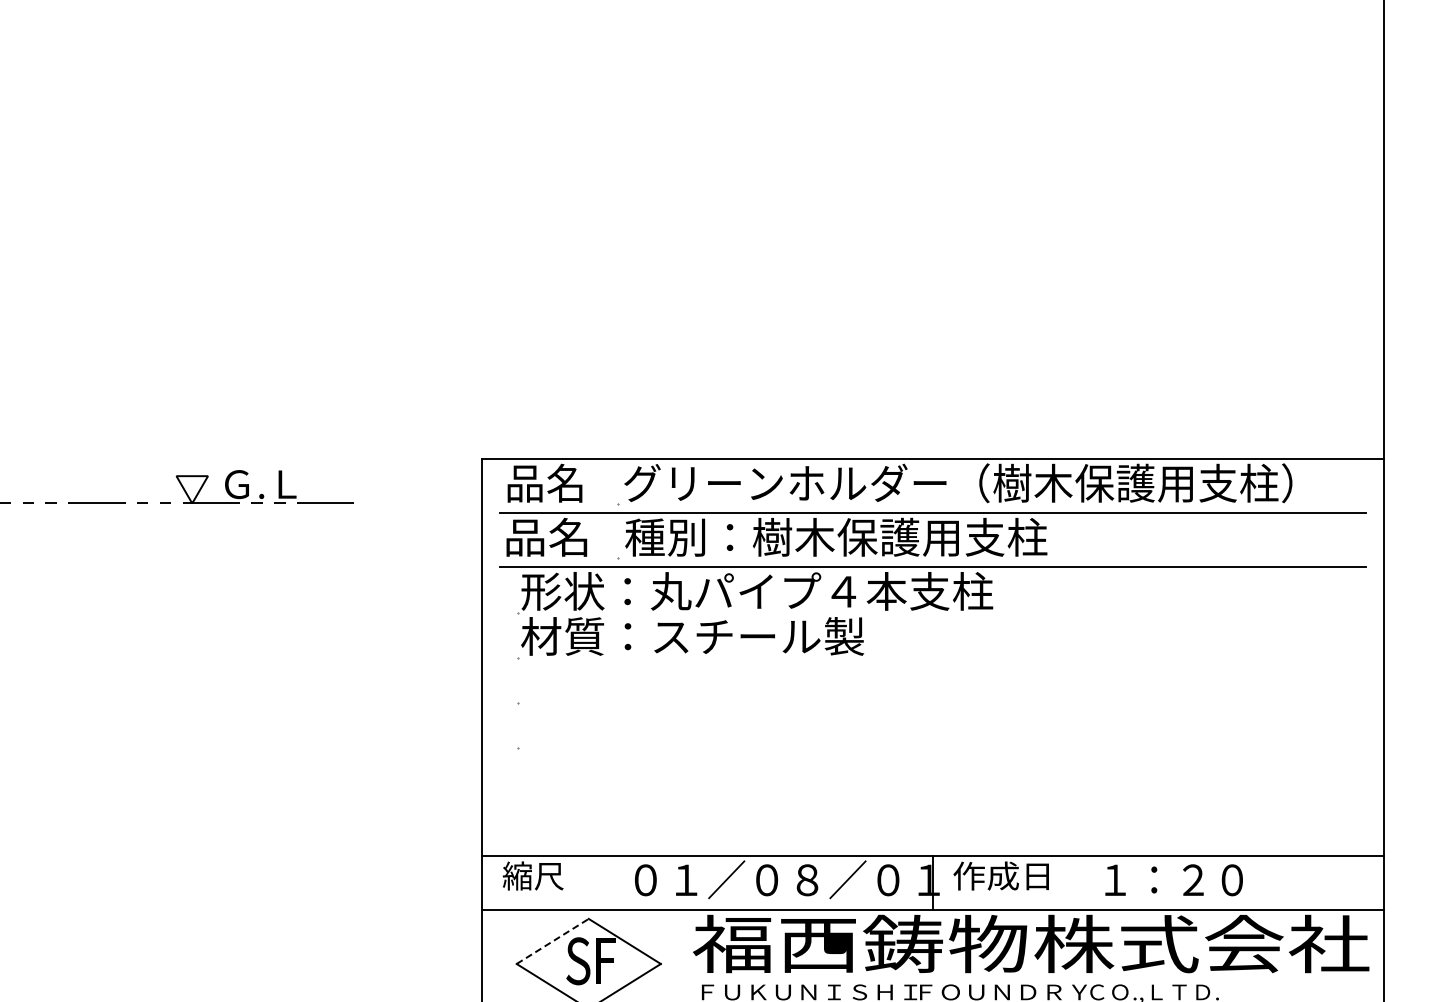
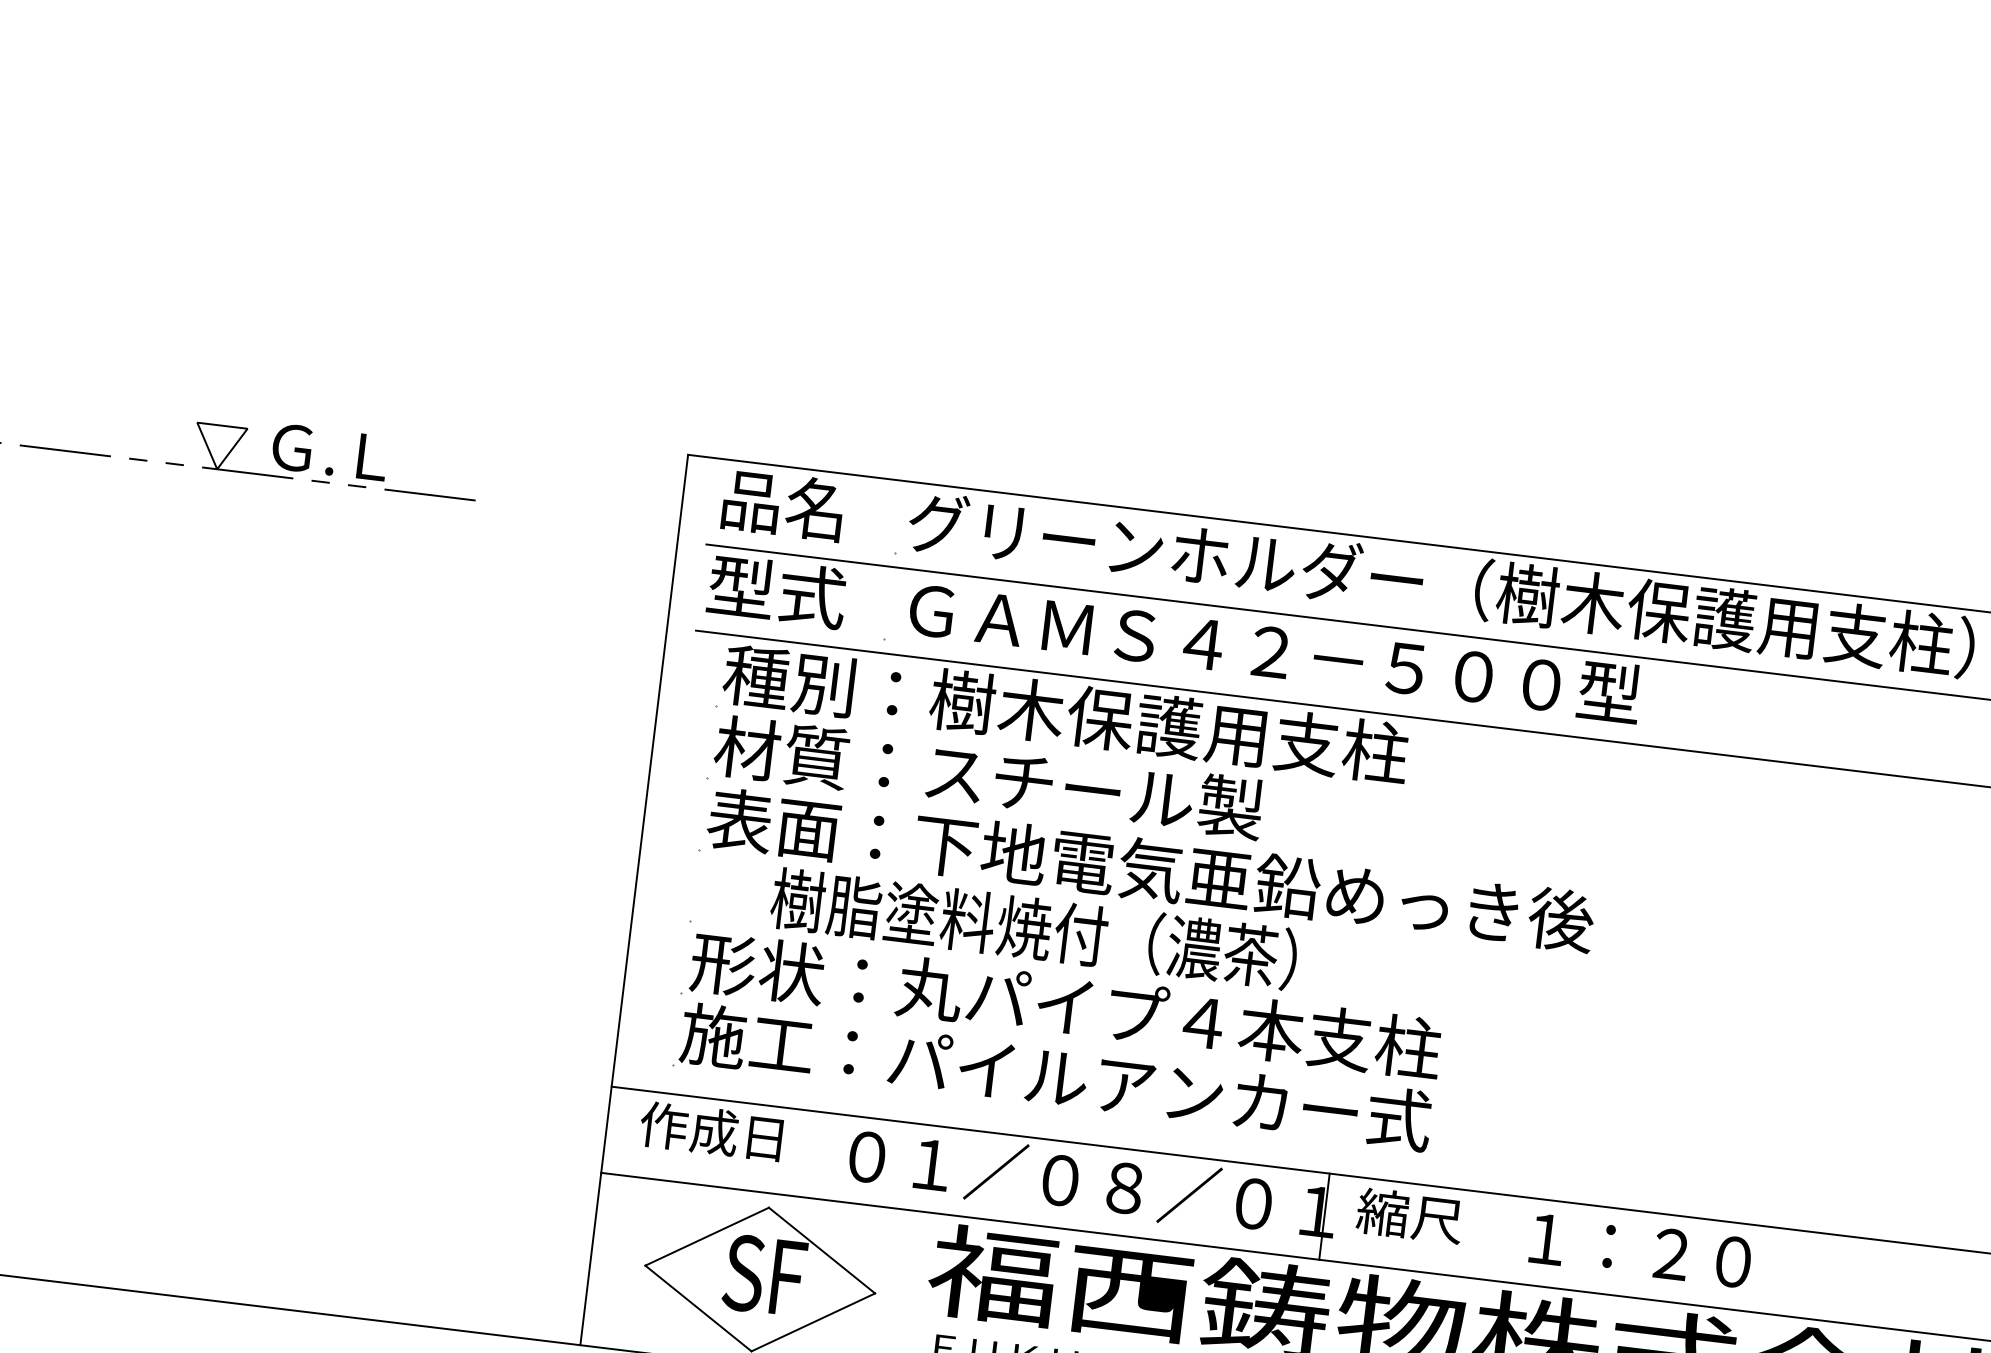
text: (547, 536) -> (776, 590), 品名 -> 型式
text: (857, 536) -> (1270, 650), 種別：樹木保護用支柱 -> ＧＡＭＳ４２－５００型
text: (757, 591) -> (1100, 718), 形状：丸パイプ４本支柱 -> 種別：樹木保護用支柱
part: (797, 758) -> (1132, 992), added
text: (546, 875) -> (709, 1130), 縮尺 -> 作成日
text: (1000, 875) -> (1433, 1217), 作成日 -> 縮尺
text: (1173, 880) -> (1639, 1250), moved
line: (552, 941) -> (706, 1236), dashed -> solid

